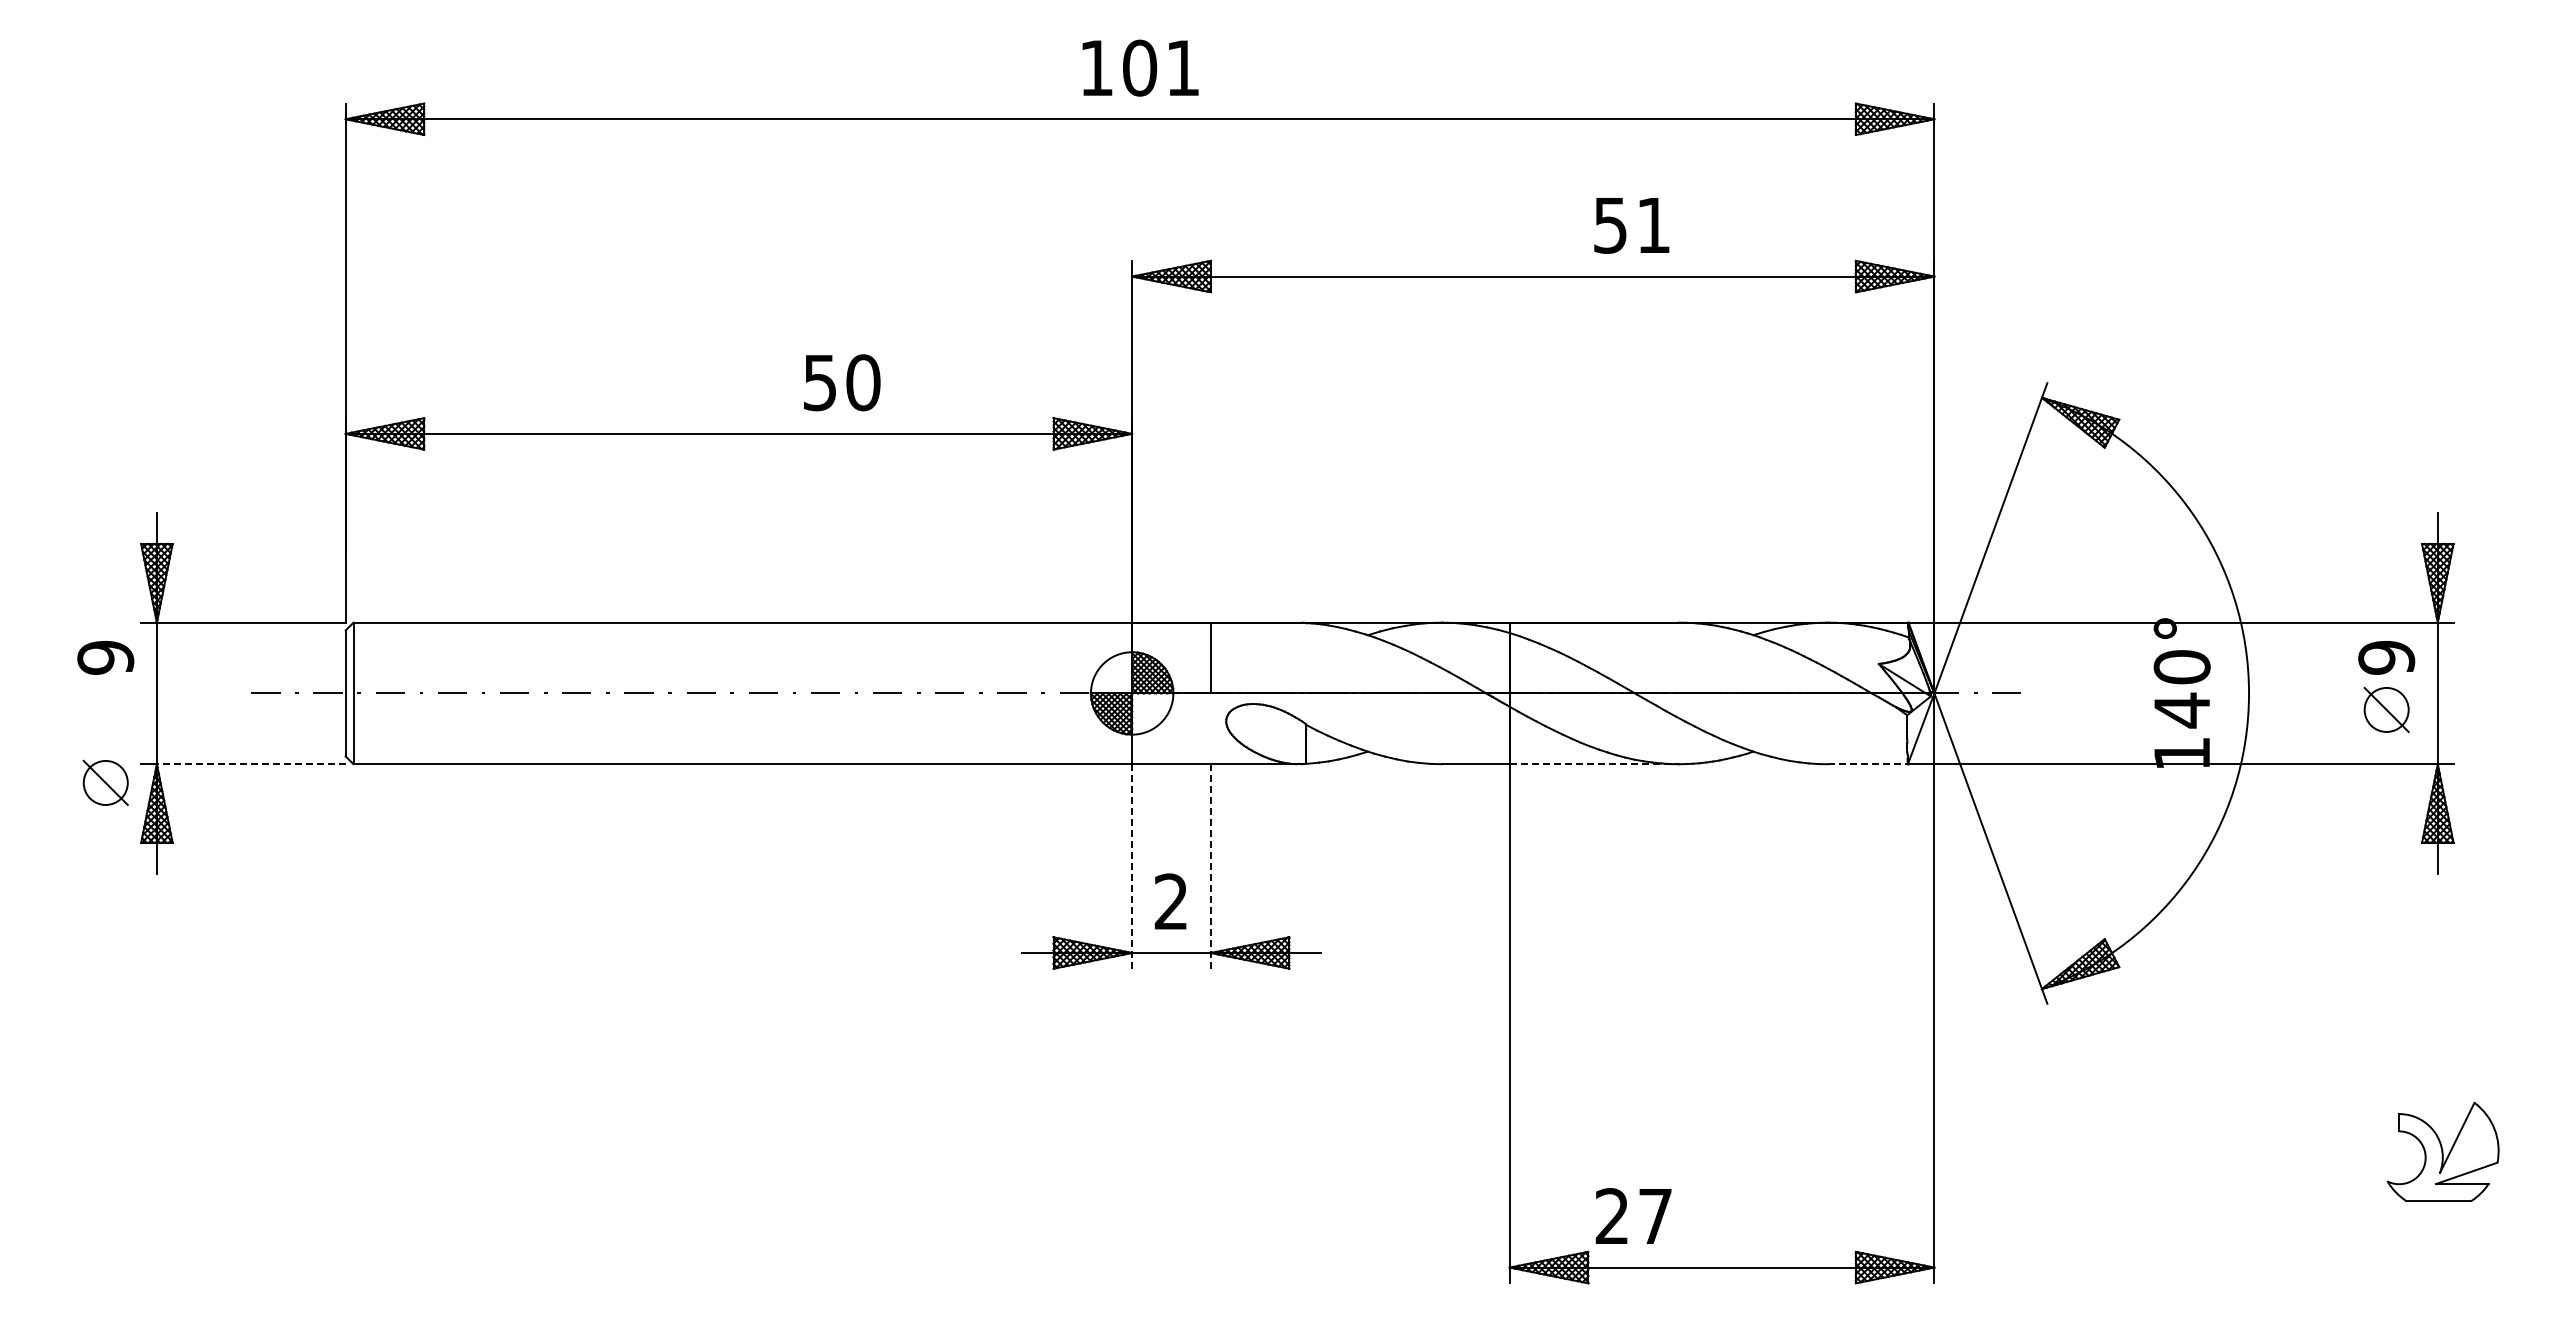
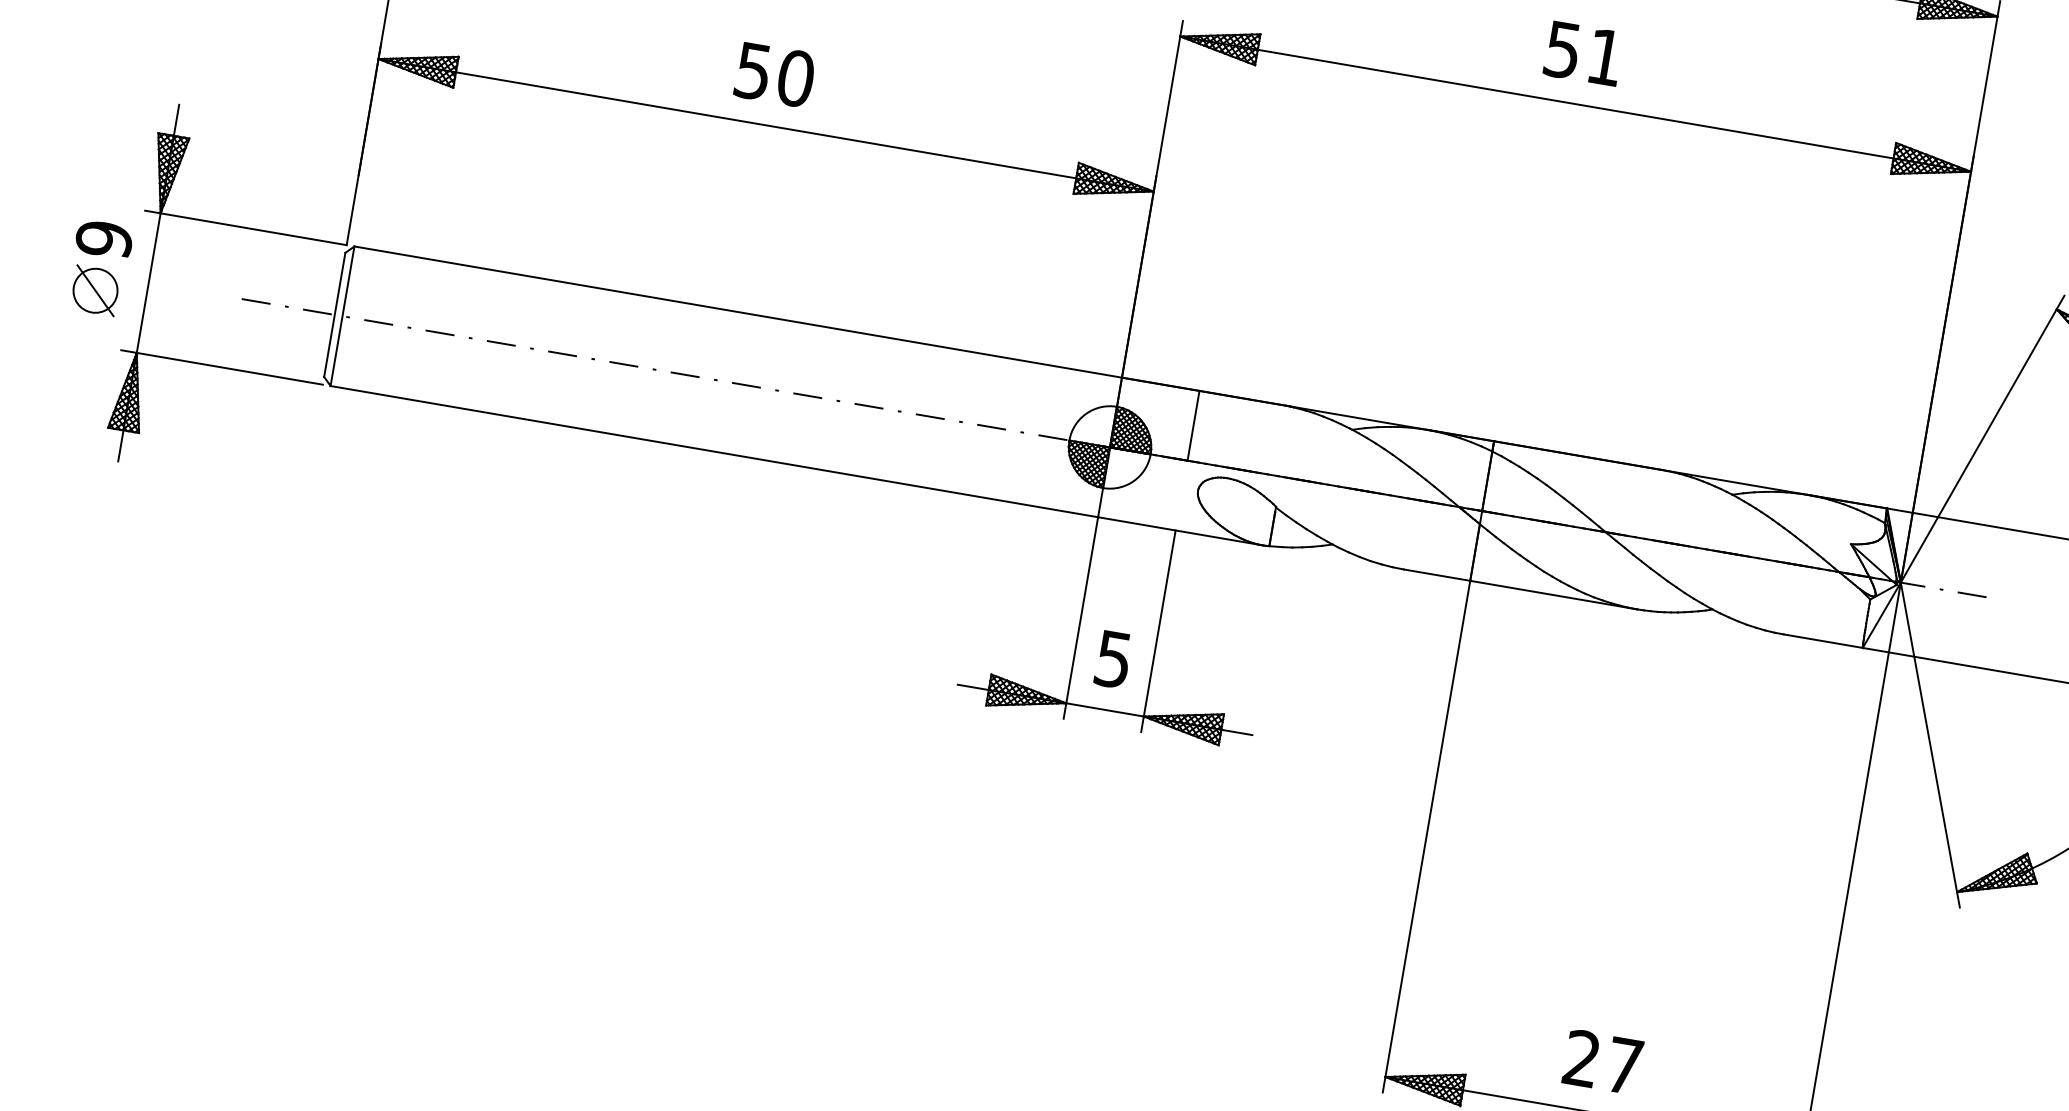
text: (1631, 225) -> (1583, 53), moved
text: (842, 382) -> (775, 74), moved
line: (250, 764) -> (228, 368), dashed -> solid
line: (1594, 764) -> (1553, 595), dashed -> solid
line: (1868, 764) -> (1823, 641), dashed -> solid
part: (105, 782) -> (95, 290), moved
line: (1210, 865) -> (1158, 630), dashed -> solid
line: (1132, 866) -> (1081, 618), dashed -> solid
text: (1170, 901) -> (1112, 658), 2 -> 5
text: (1633, 1215) -> (1602, 1061), moved

